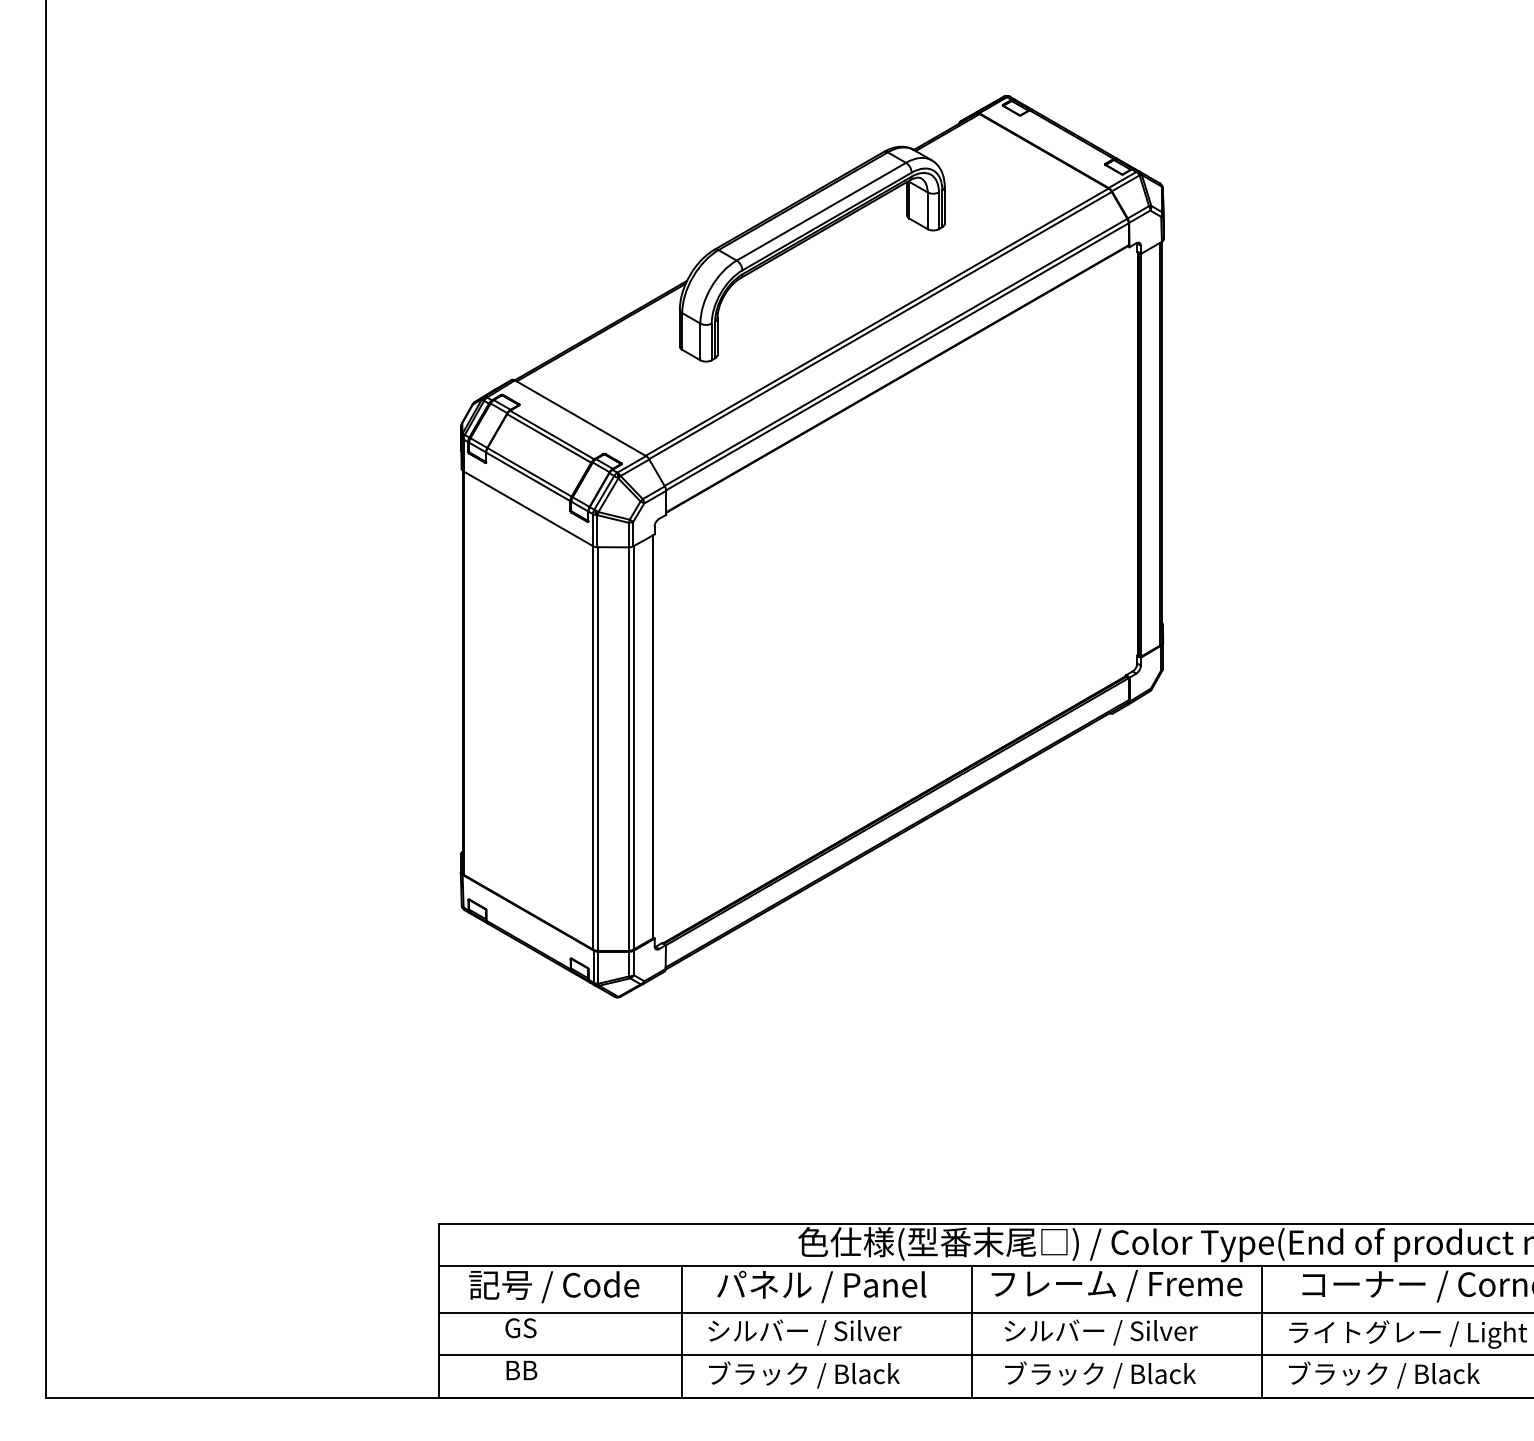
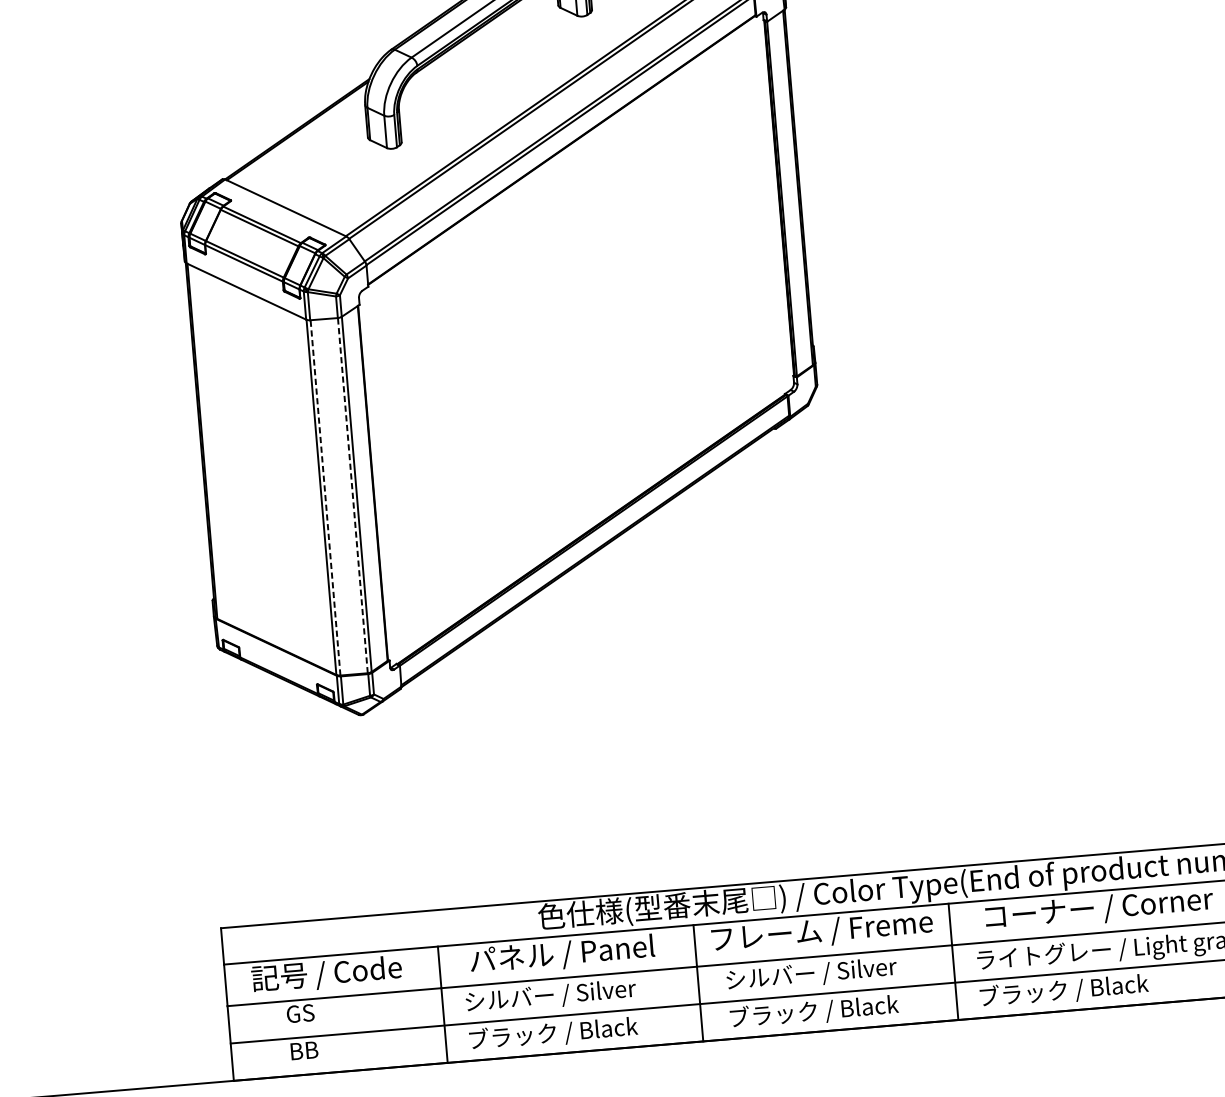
line: (597, 748) -> (325, 497), solid -> dashed
line: (628, 749) -> (352, 496), solid -> dashed

